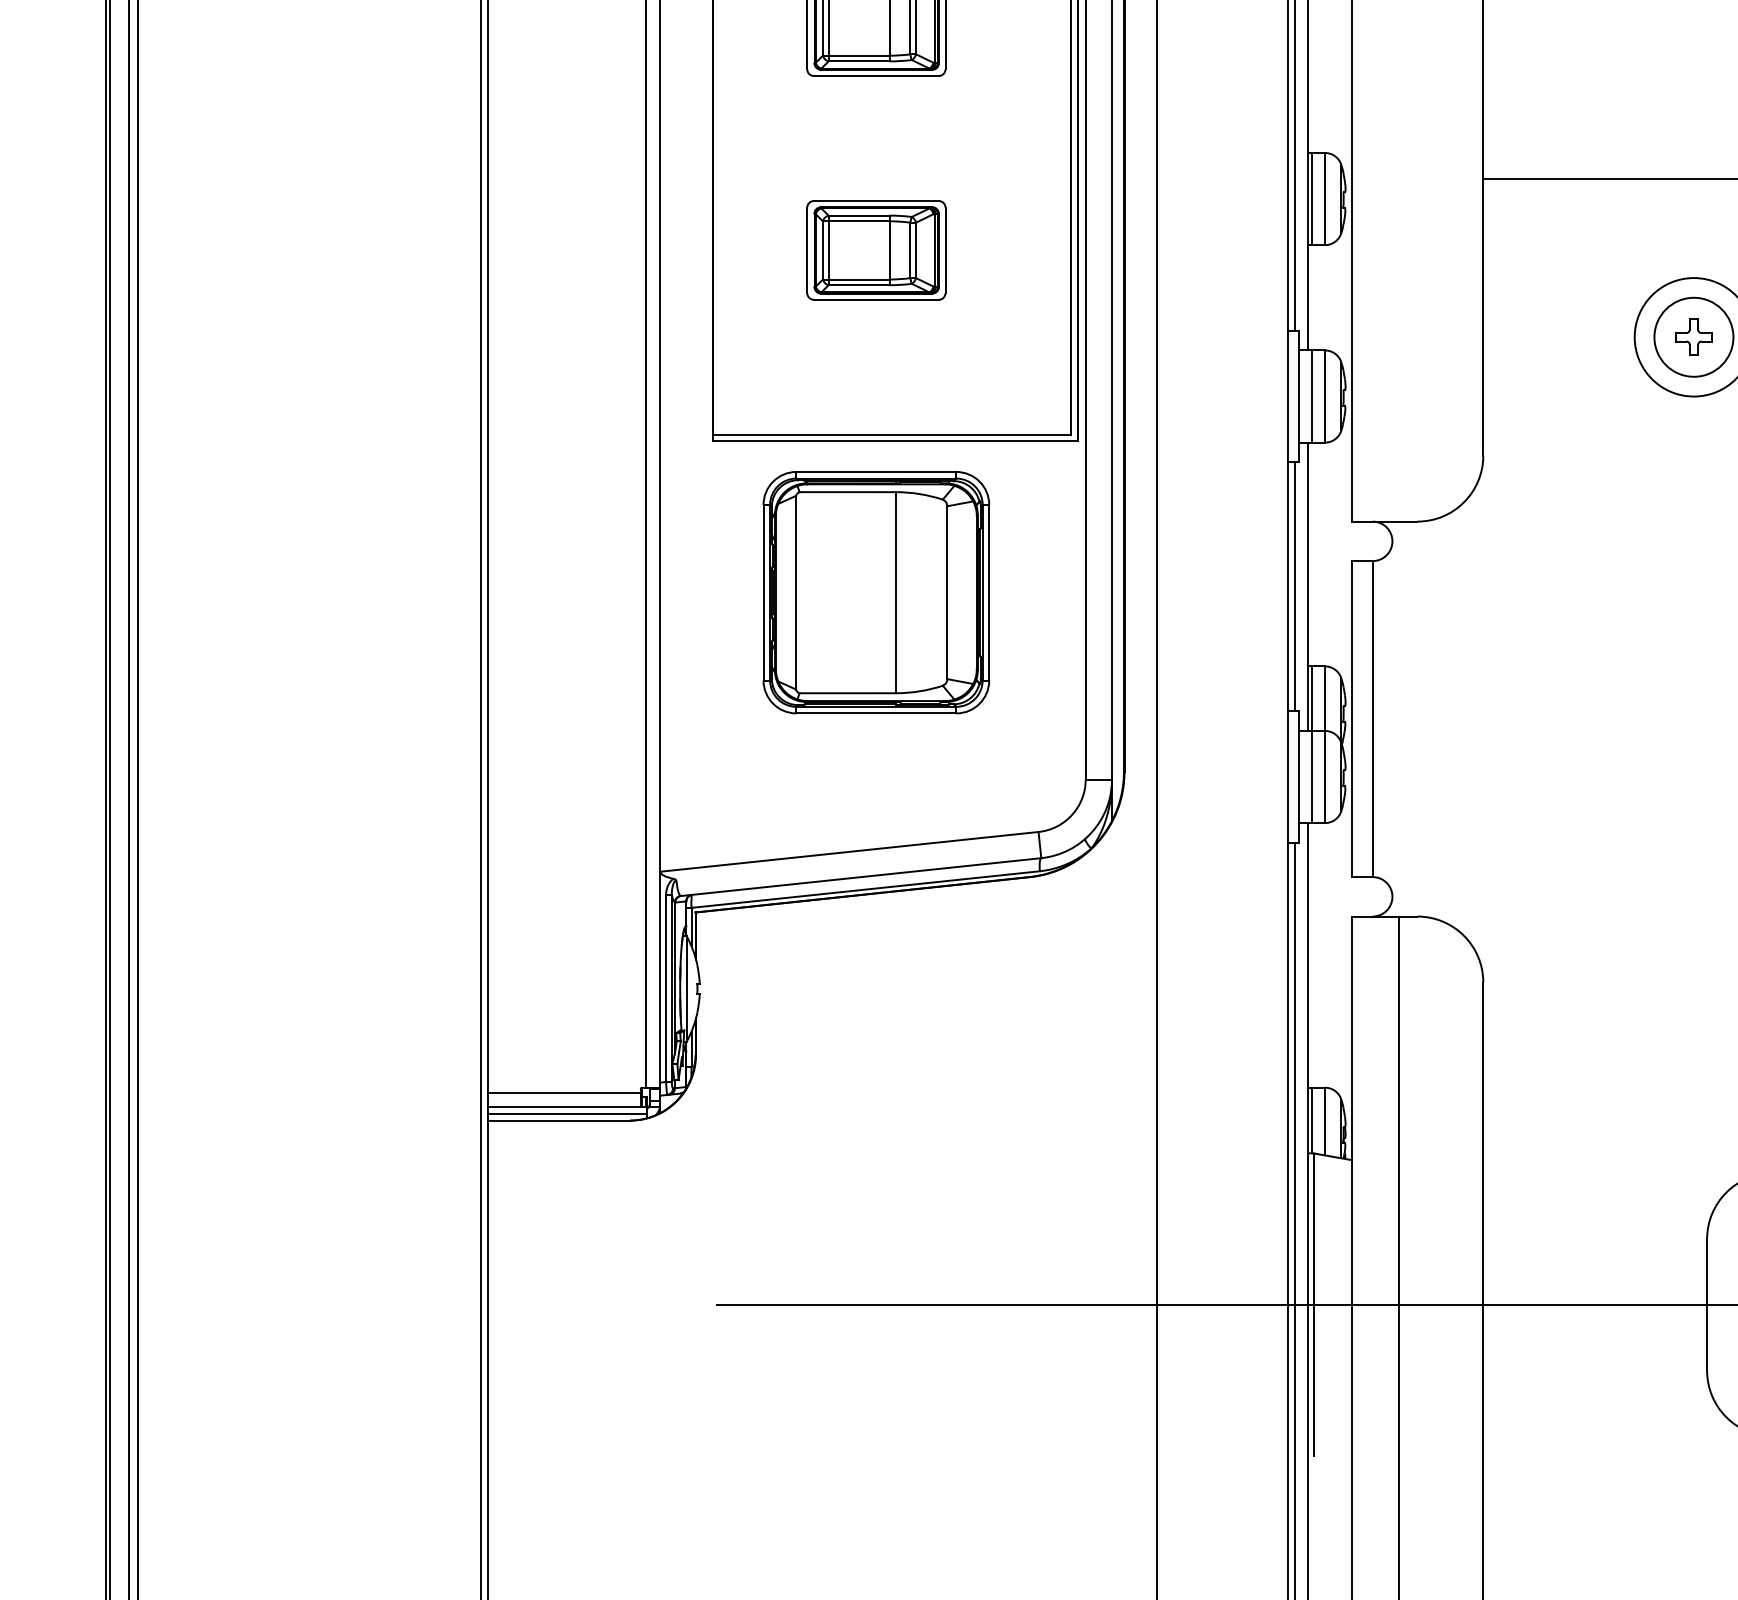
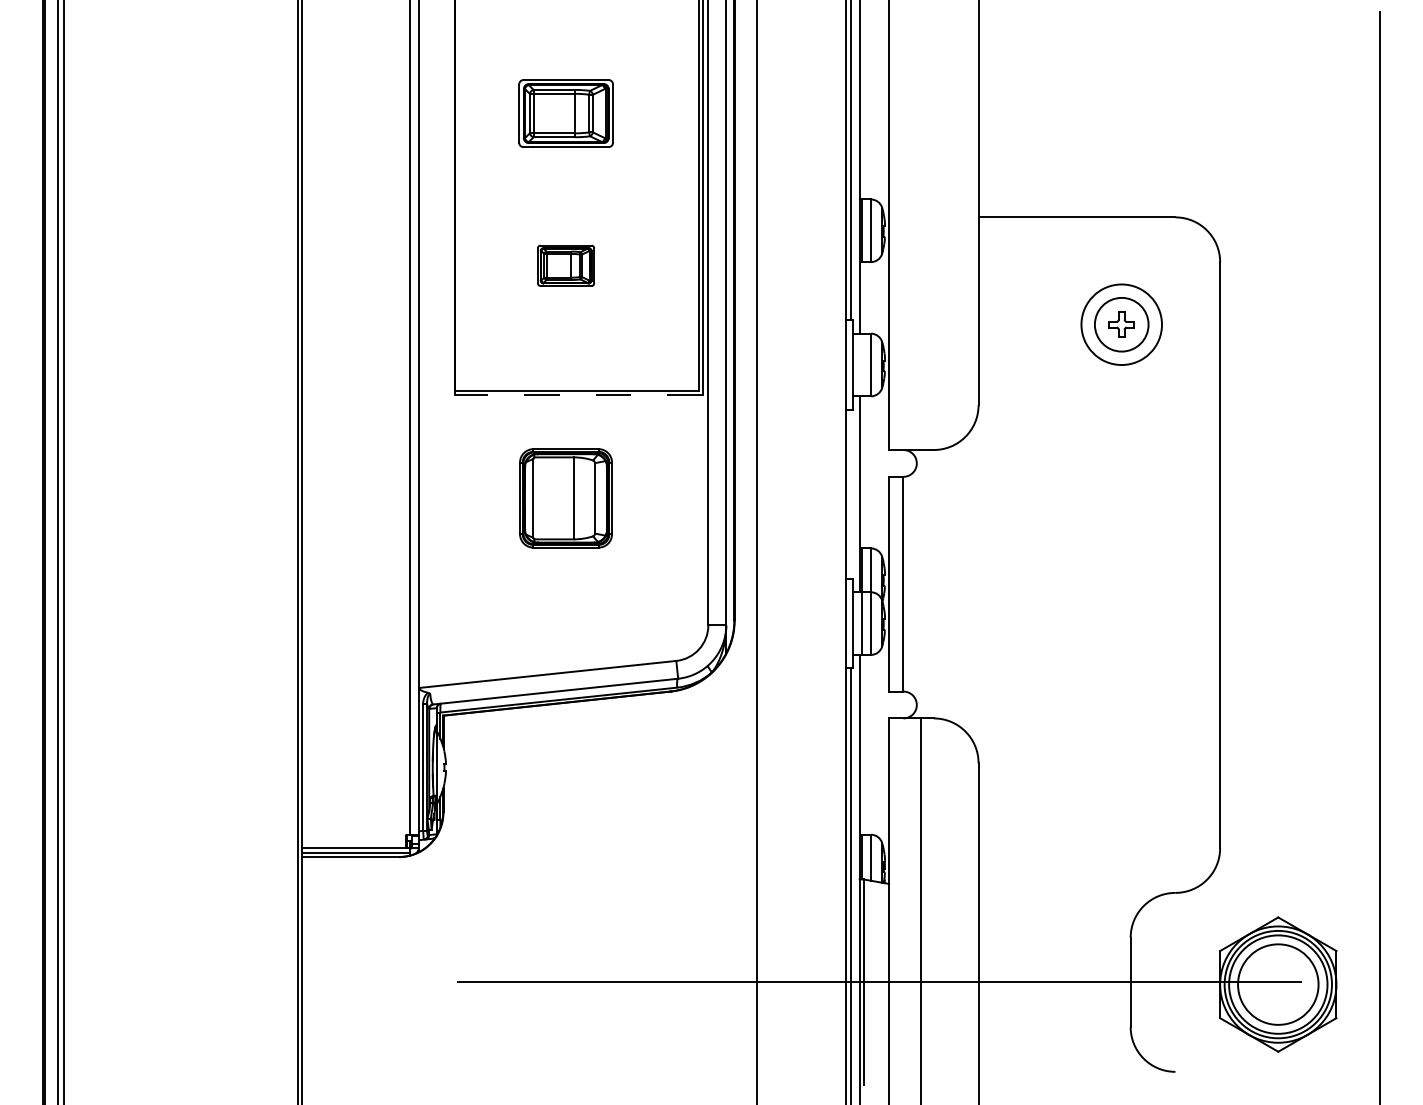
part: (875, 250) -> (565, 265), size x0.6
line: (1312, 395) -> (862, 364), removed
line: (894, 441) -> (578, 395), solid -> dashed
line: (1294, 585) -> (850, 493), removed
part: (875, 592) -> (565, 498), size x0.6
line: (563, 1093) -> (353, 838), removed

